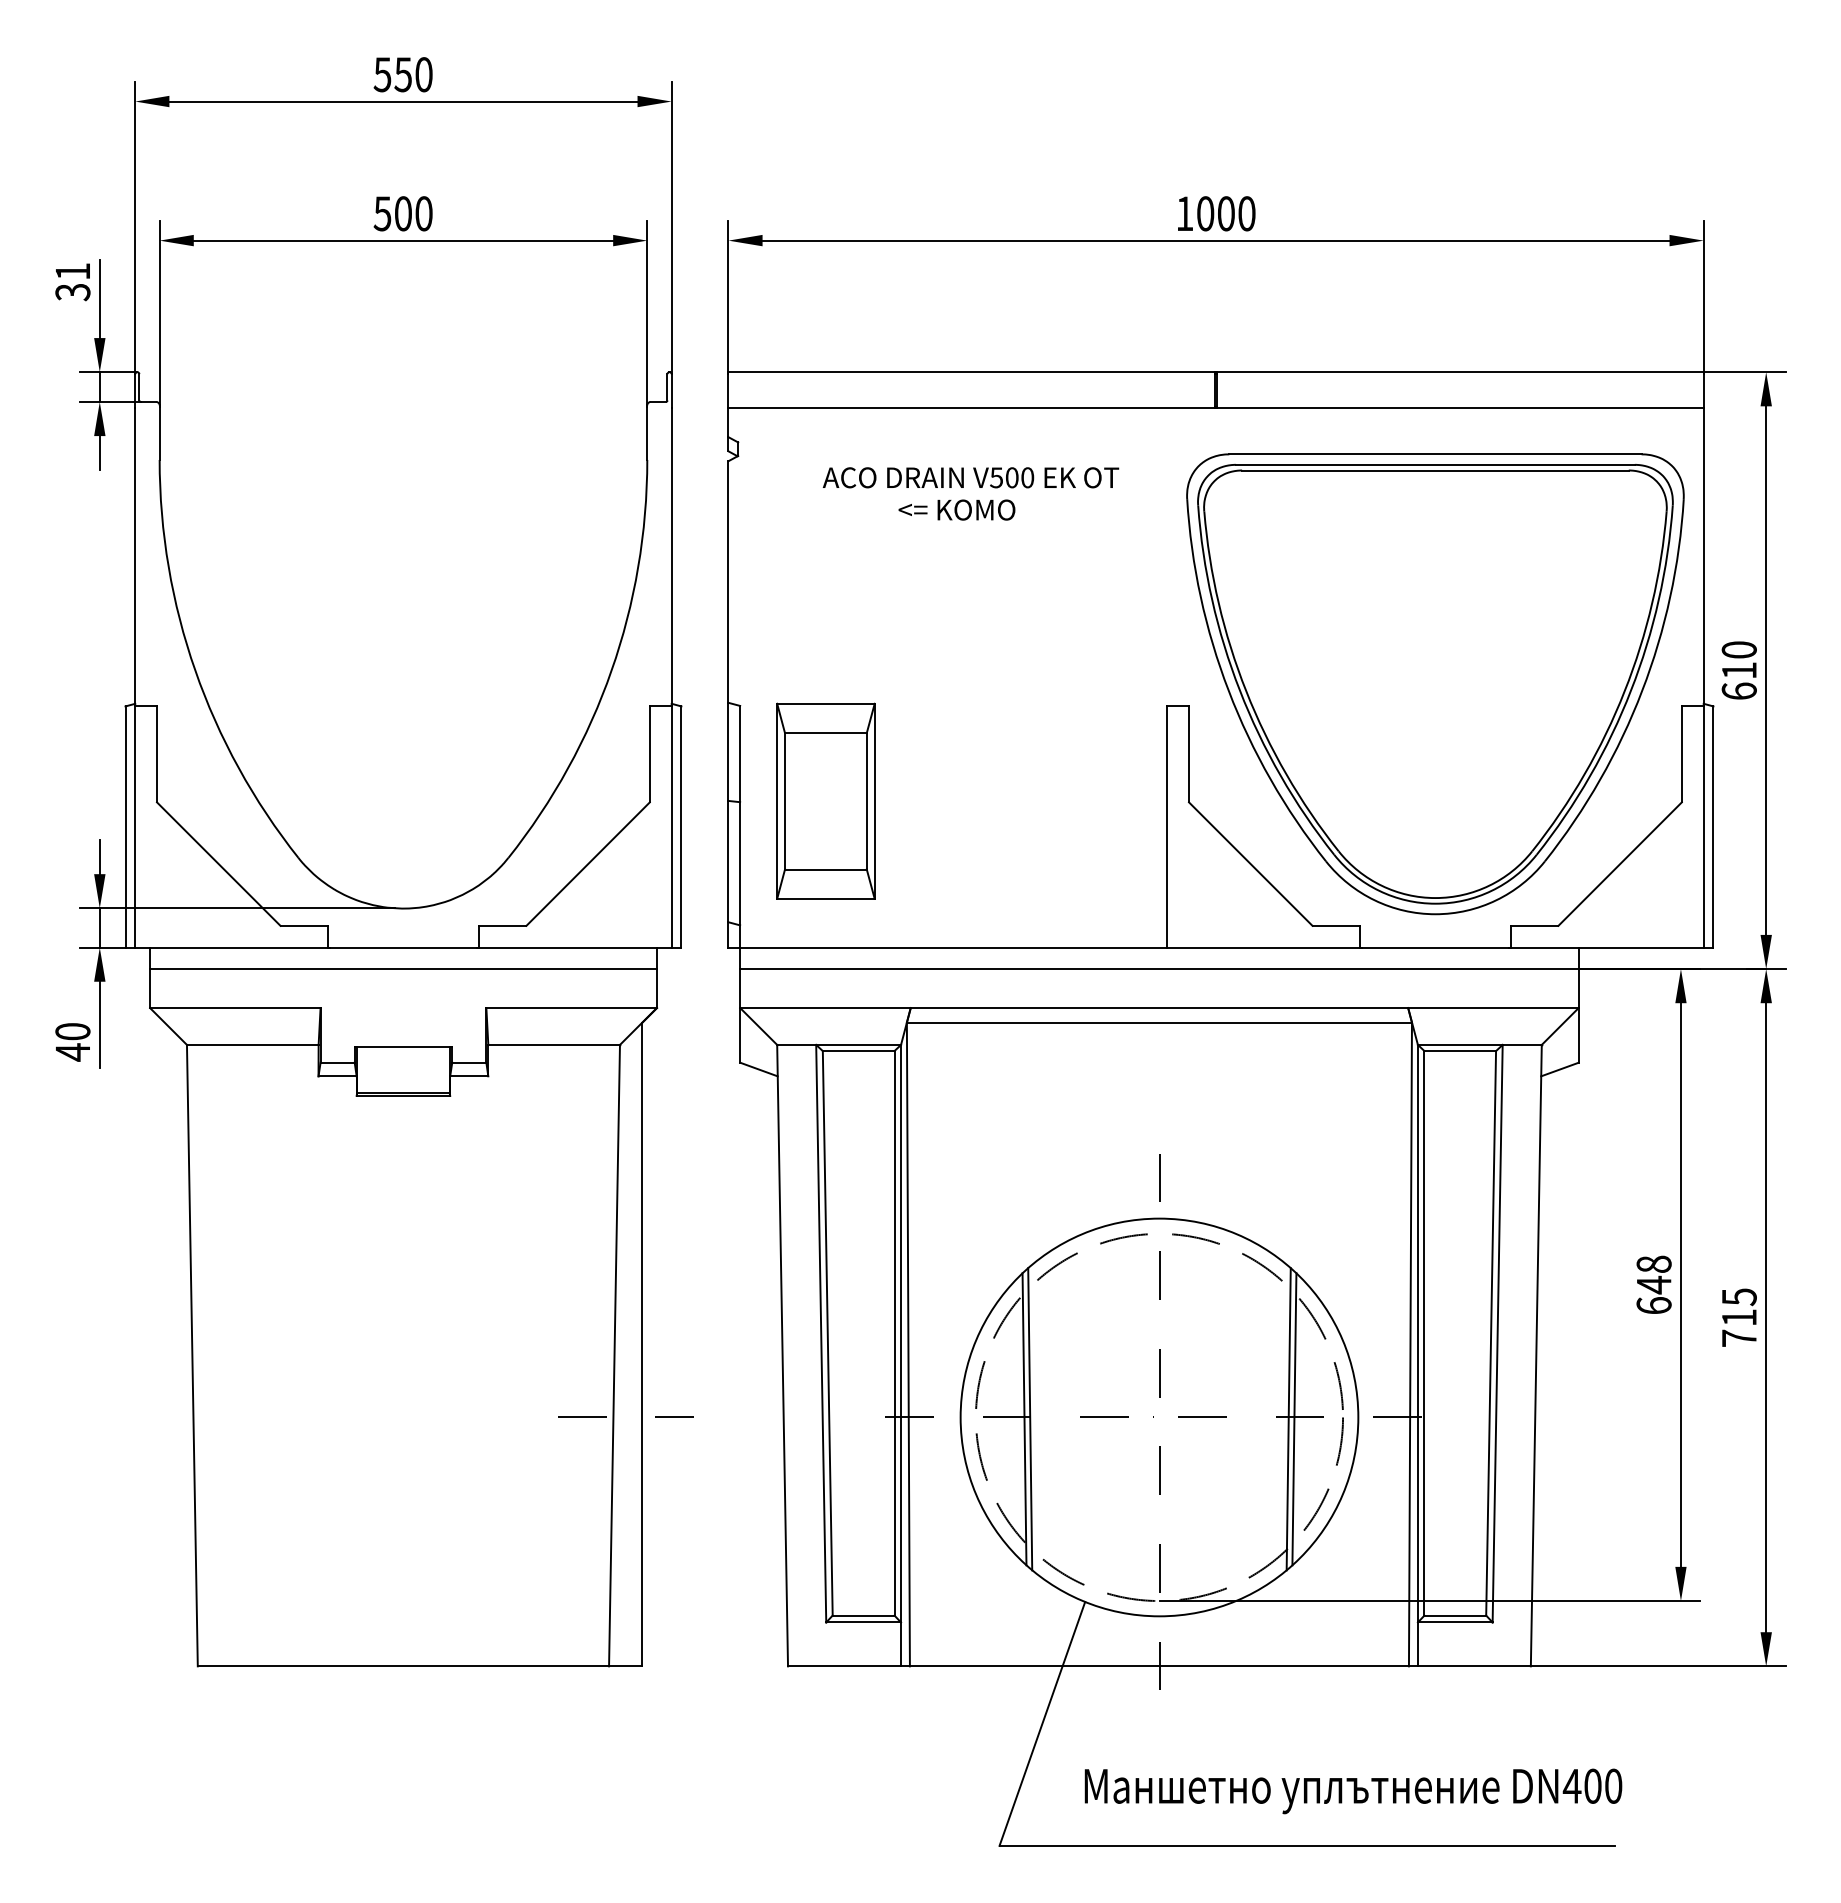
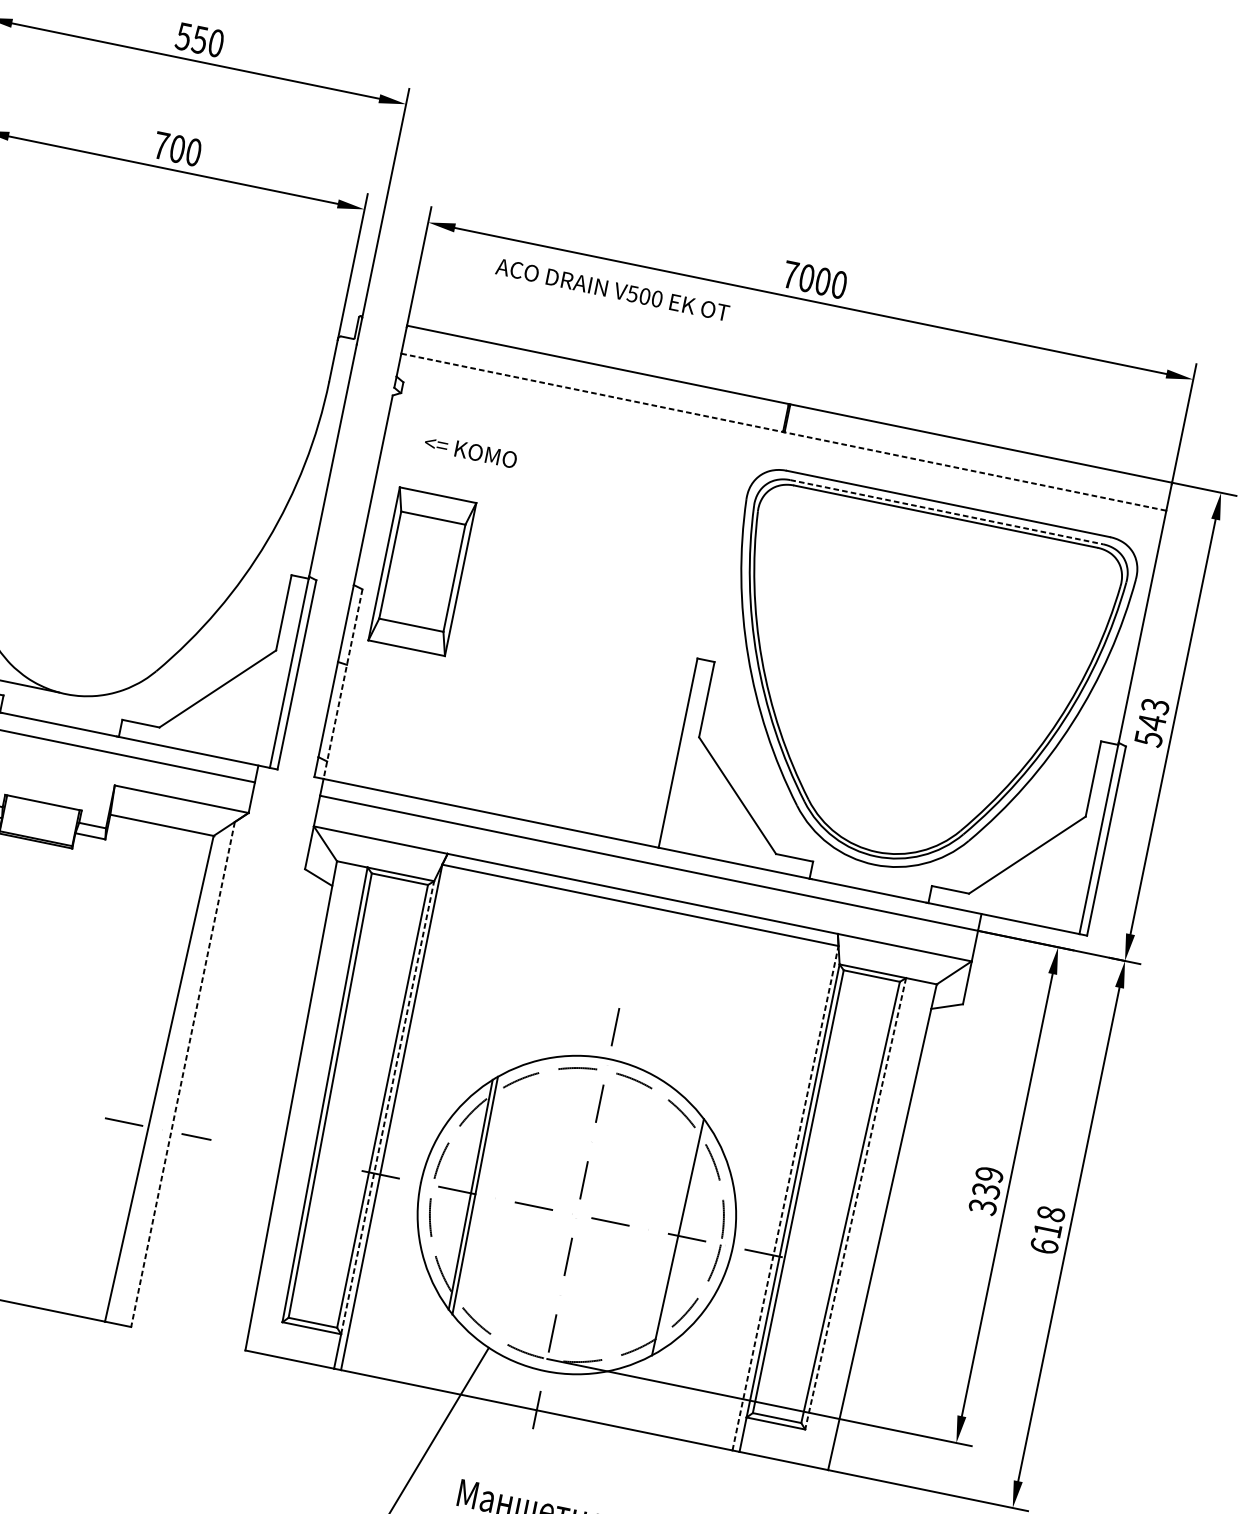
text: (382, 213) -> (161, 145), 500 -> 700
text: (1184, 213) -> (790, 274), 1000 -> 7000
line: (1216, 407) -> (784, 431), solid -> dashed
line: (1435, 464) -> (946, 511), solid -> dashed
text: (970, 477) -> (612, 289), moved
text: (956, 509) -> (470, 450), moved
text: (1738, 670) -> (1151, 722), 610 -> 543
part: (825, 800) -> (422, 571), moved
line: (740, 826) -> (343, 684), solid -> dashed
text: (1653, 1284) -> (985, 1190), 648 -> 339
text: (1738, 1317) -> (1047, 1229), 715 -> 618
line: (901, 1333) -> (388, 1107), solid -> dashed
line: (1497, 1333) -> (855, 1203), solid -> dashed
line: (642, 1344) -> (183, 1074), solid -> dashed
line: (1410, 1344) -> (785, 1198), solid -> dashed
line: (1294, 1419) -> (682, 1238), removed

